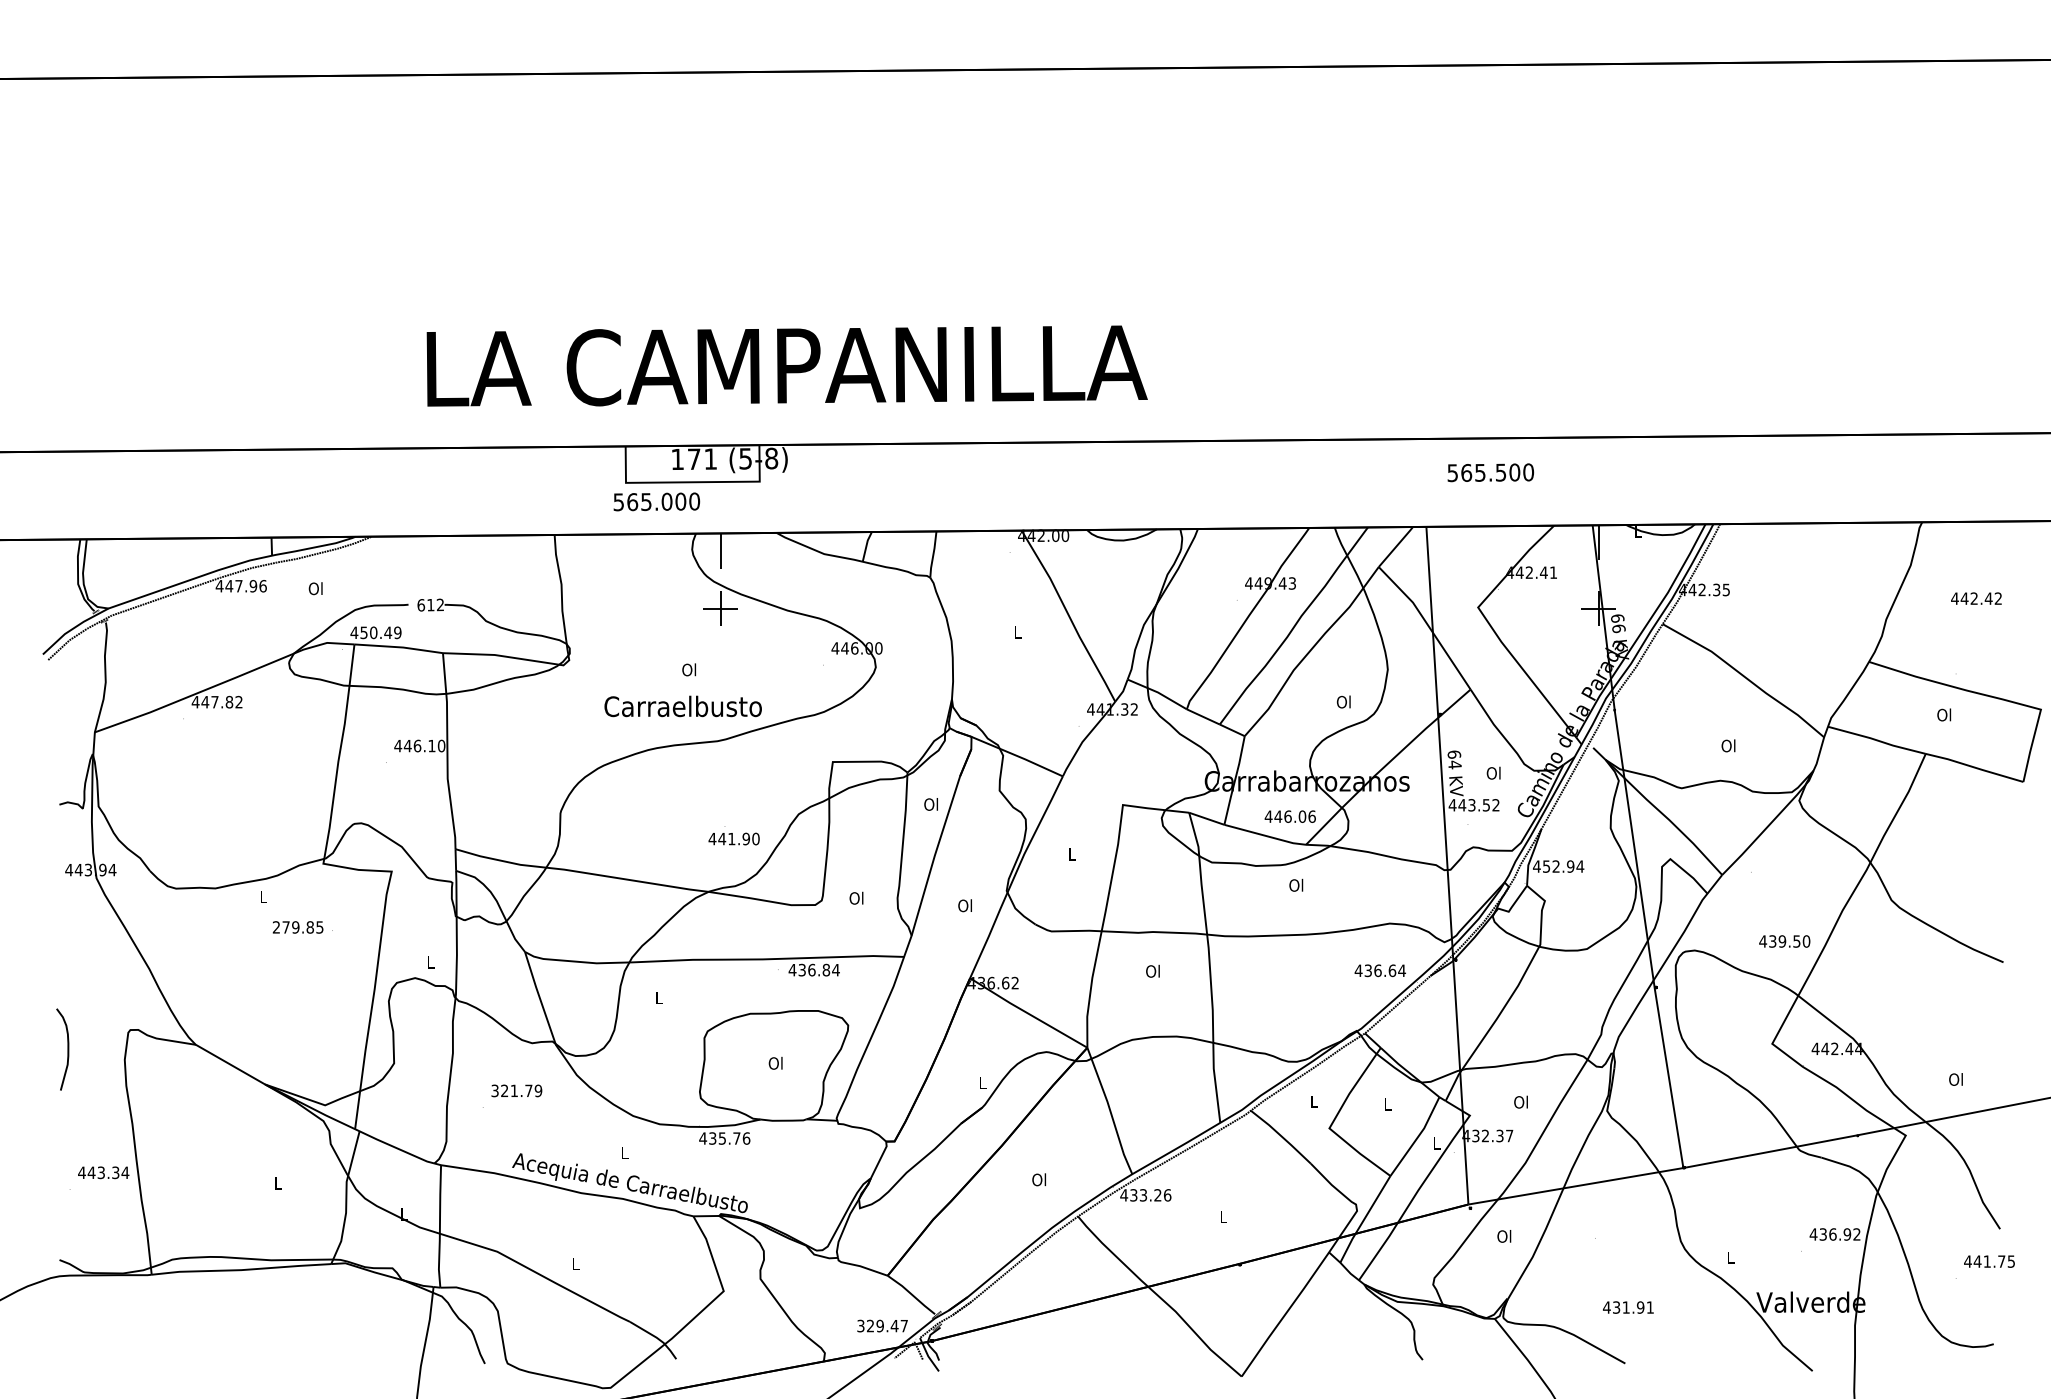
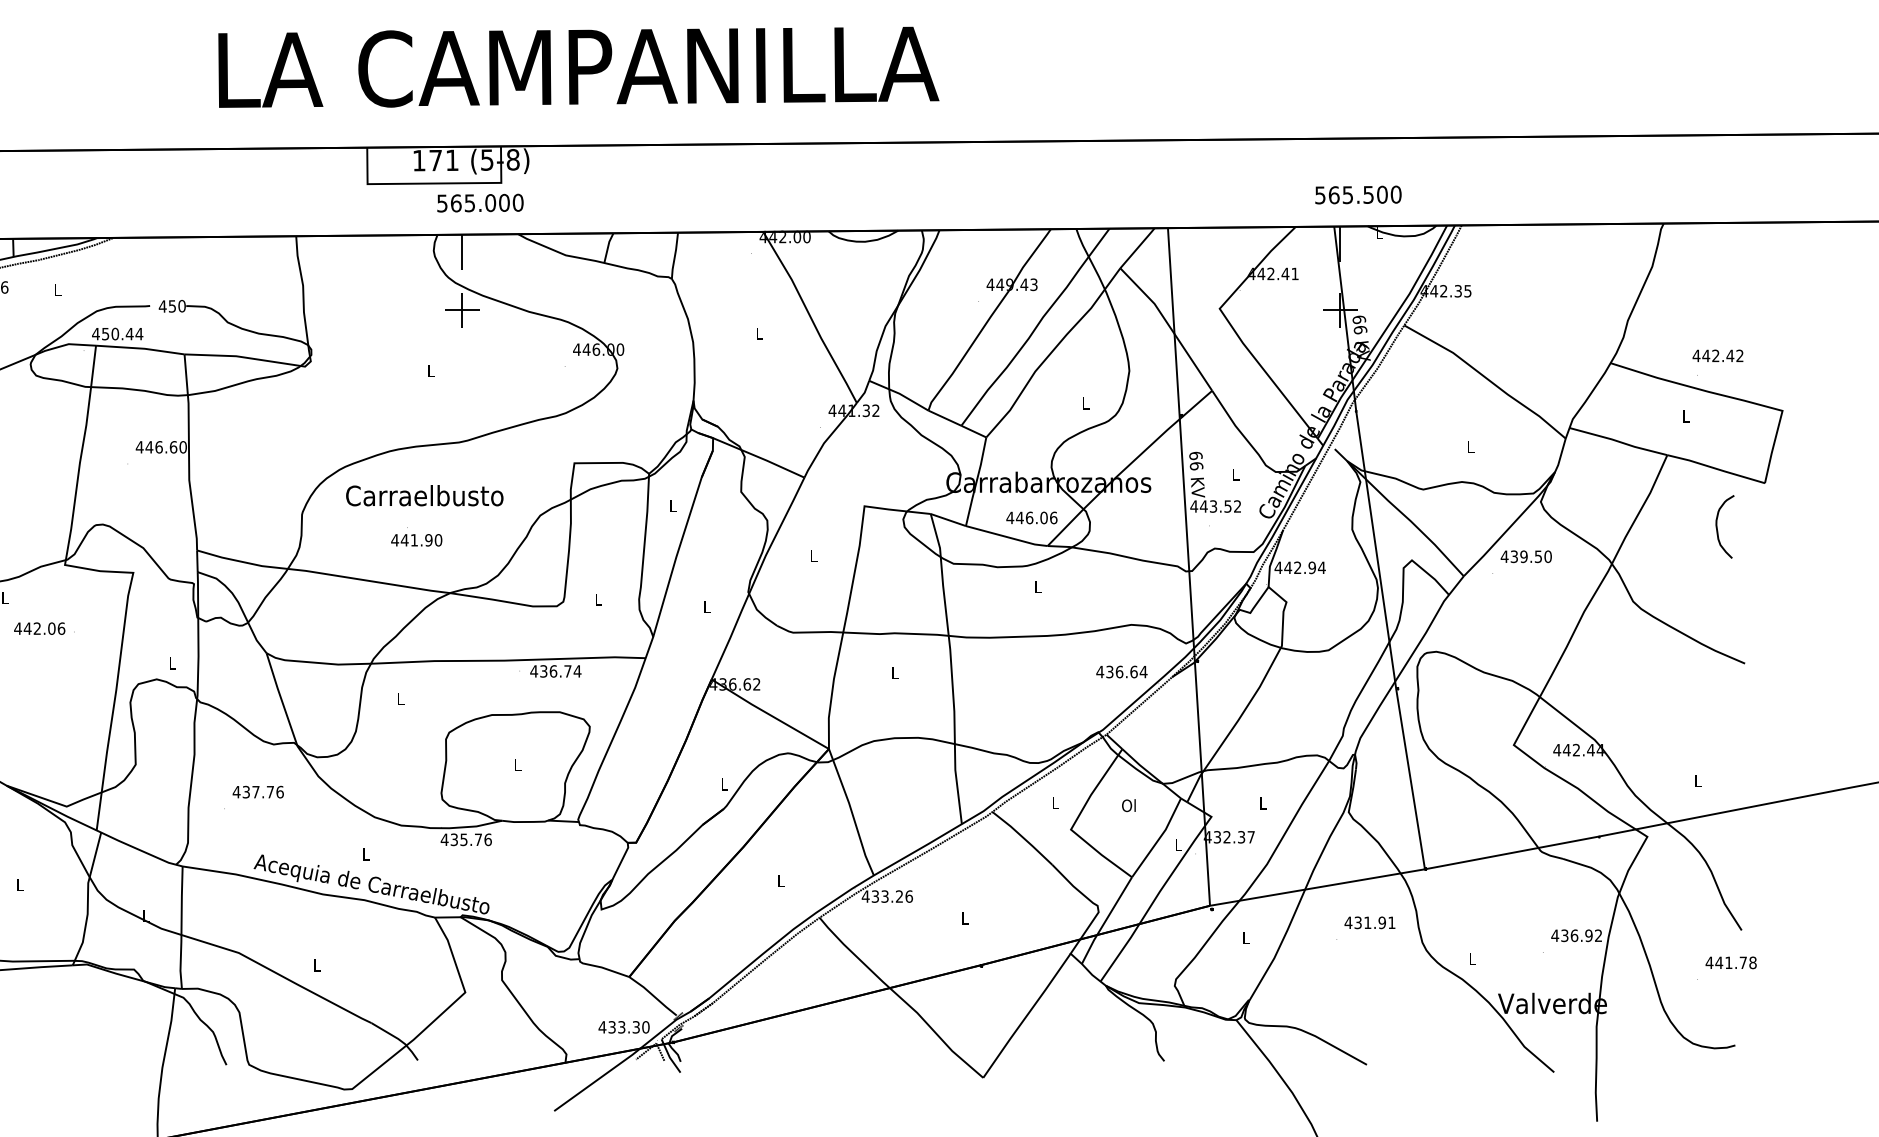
text: (786, 365) -> (578, 66), moved
text: (1490, 472) -> (1358, 194), moved
text: (656, 501) -> (480, 202), moved
text: (315, 588) -> (57, 289), Ol -> L
text: (1976, 598) -> (1718, 355), moved
text: (430, 604) -> (172, 305), 612 -> 450
text: (397, 632) -> (139, 333), 450.49 -> 450.44
text: (689, 669) -> (431, 370), Ol -> L
text: (1343, 701) -> (1085, 402), Ol -> L
text: (682, 706) -> (424, 495), moved
text: (1944, 714) -> (1686, 415), Ol -> L
text: (431, 745) -> (173, 446), 446.10 -> 446.60
text: (1728, 745) -> (1470, 446), Ol -> L
text: (1454, 764) -> (1196, 465), 64 -> 66
text: (1493, 772) -> (1235, 473), Ol -> L
text: (930, 804) -> (672, 505), Ol -> L
curve: (1976, 826) -> (1718, 527), added
text: (733, 835) -> (416, 536), moved
text: (1546, 866) -> (1288, 567), 452.94 -> 442.94
text: (1296, 884) -> (1038, 585), Ol -> L
text: (856, 897) -> (598, 598), Ol -> L
text: (964, 905) -> (706, 606), Ol -> L
text: (297, 927) -> (39, 628), 279.85 -> 442.06
text: (1784, 941) -> (1526, 556), moved
text: (826, 969) -> (568, 670), 436.84 -> 436.74
text: (1152, 970) -> (894, 671), Ol -> L
text: (775, 1062) -> (517, 763), Ol -> L
text: (1955, 1079) -> (1697, 780), Ol -> L
text: (516, 1090) -> (258, 791), 321.79 -> 437.76
text: (1520, 1101) -> (1262, 802), Ol -> L
text: (1387, 1103) -> (1129, 804), L -> Ol
text: (1039, 1179) -> (781, 880), Ol -> L
text: (1504, 1236) -> (1246, 937), Ol -> L
text: (2011, 1261) -> (1753, 962), 441.75 -> 441.78
text: (1628, 1307) -> (1370, 922), moved
text: (882, 1325) -> (624, 1026), 329.47 -> 433.30

